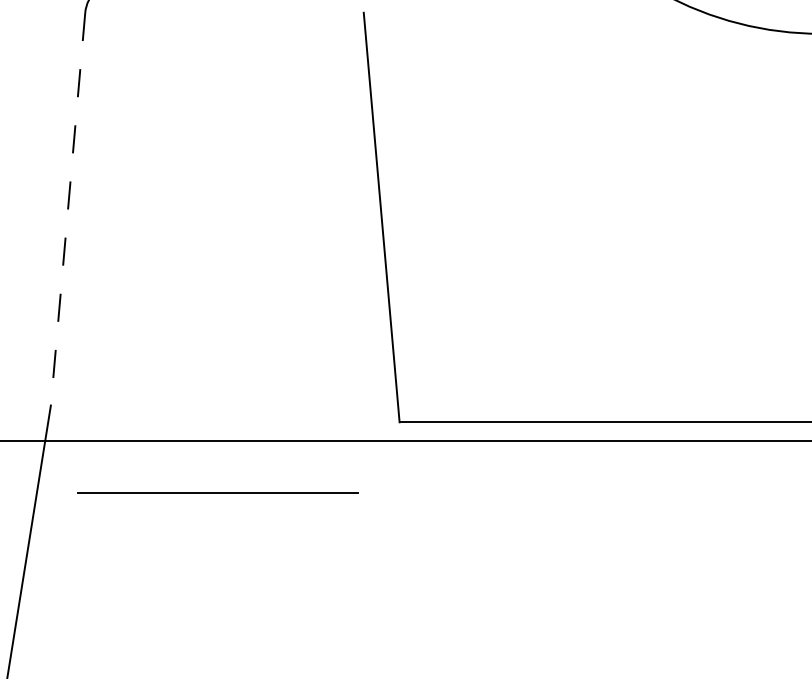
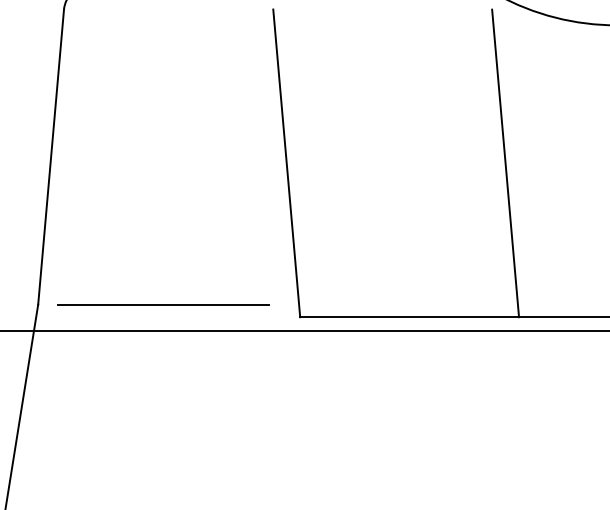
line: (68, 209) -> (51, 157), dashed -> solid
line: (672, 217) -> (505, 163), added
line: (217, 493) -> (163, 304), moved

